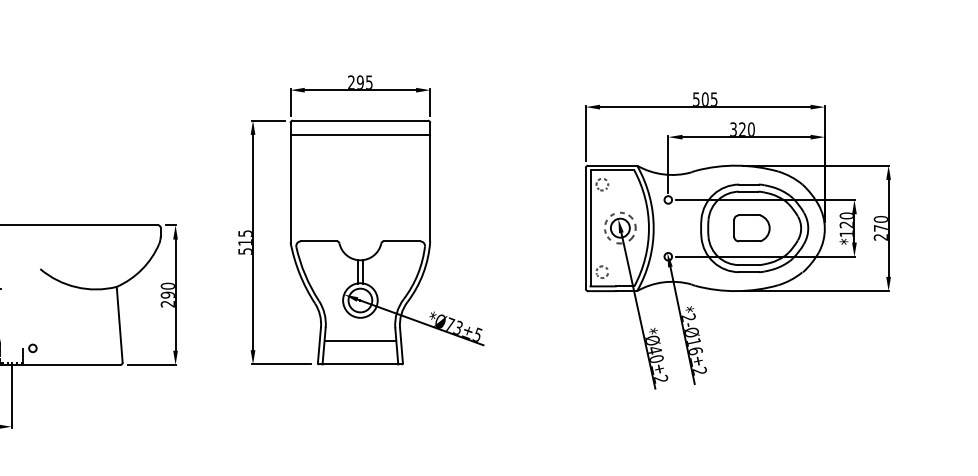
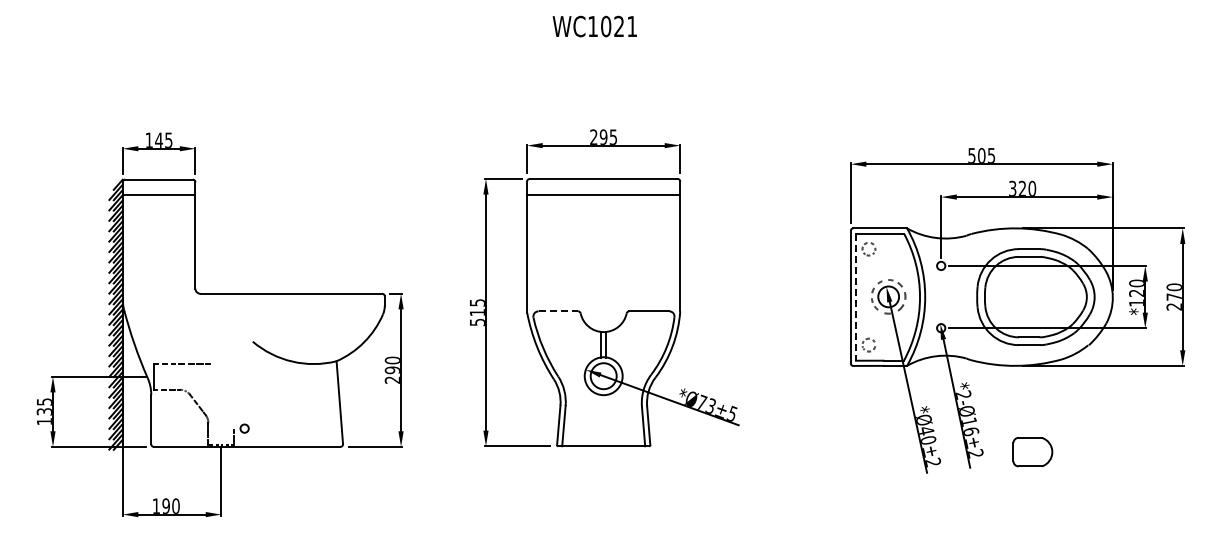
line: (590, 228) -> (855, 297), solid -> dashed
part: (751, 228) -> (1032, 452), moved
line: (319, 241) -> (558, 311), solid -> dashed
line: (360, 340) -> (603, 420), removed

